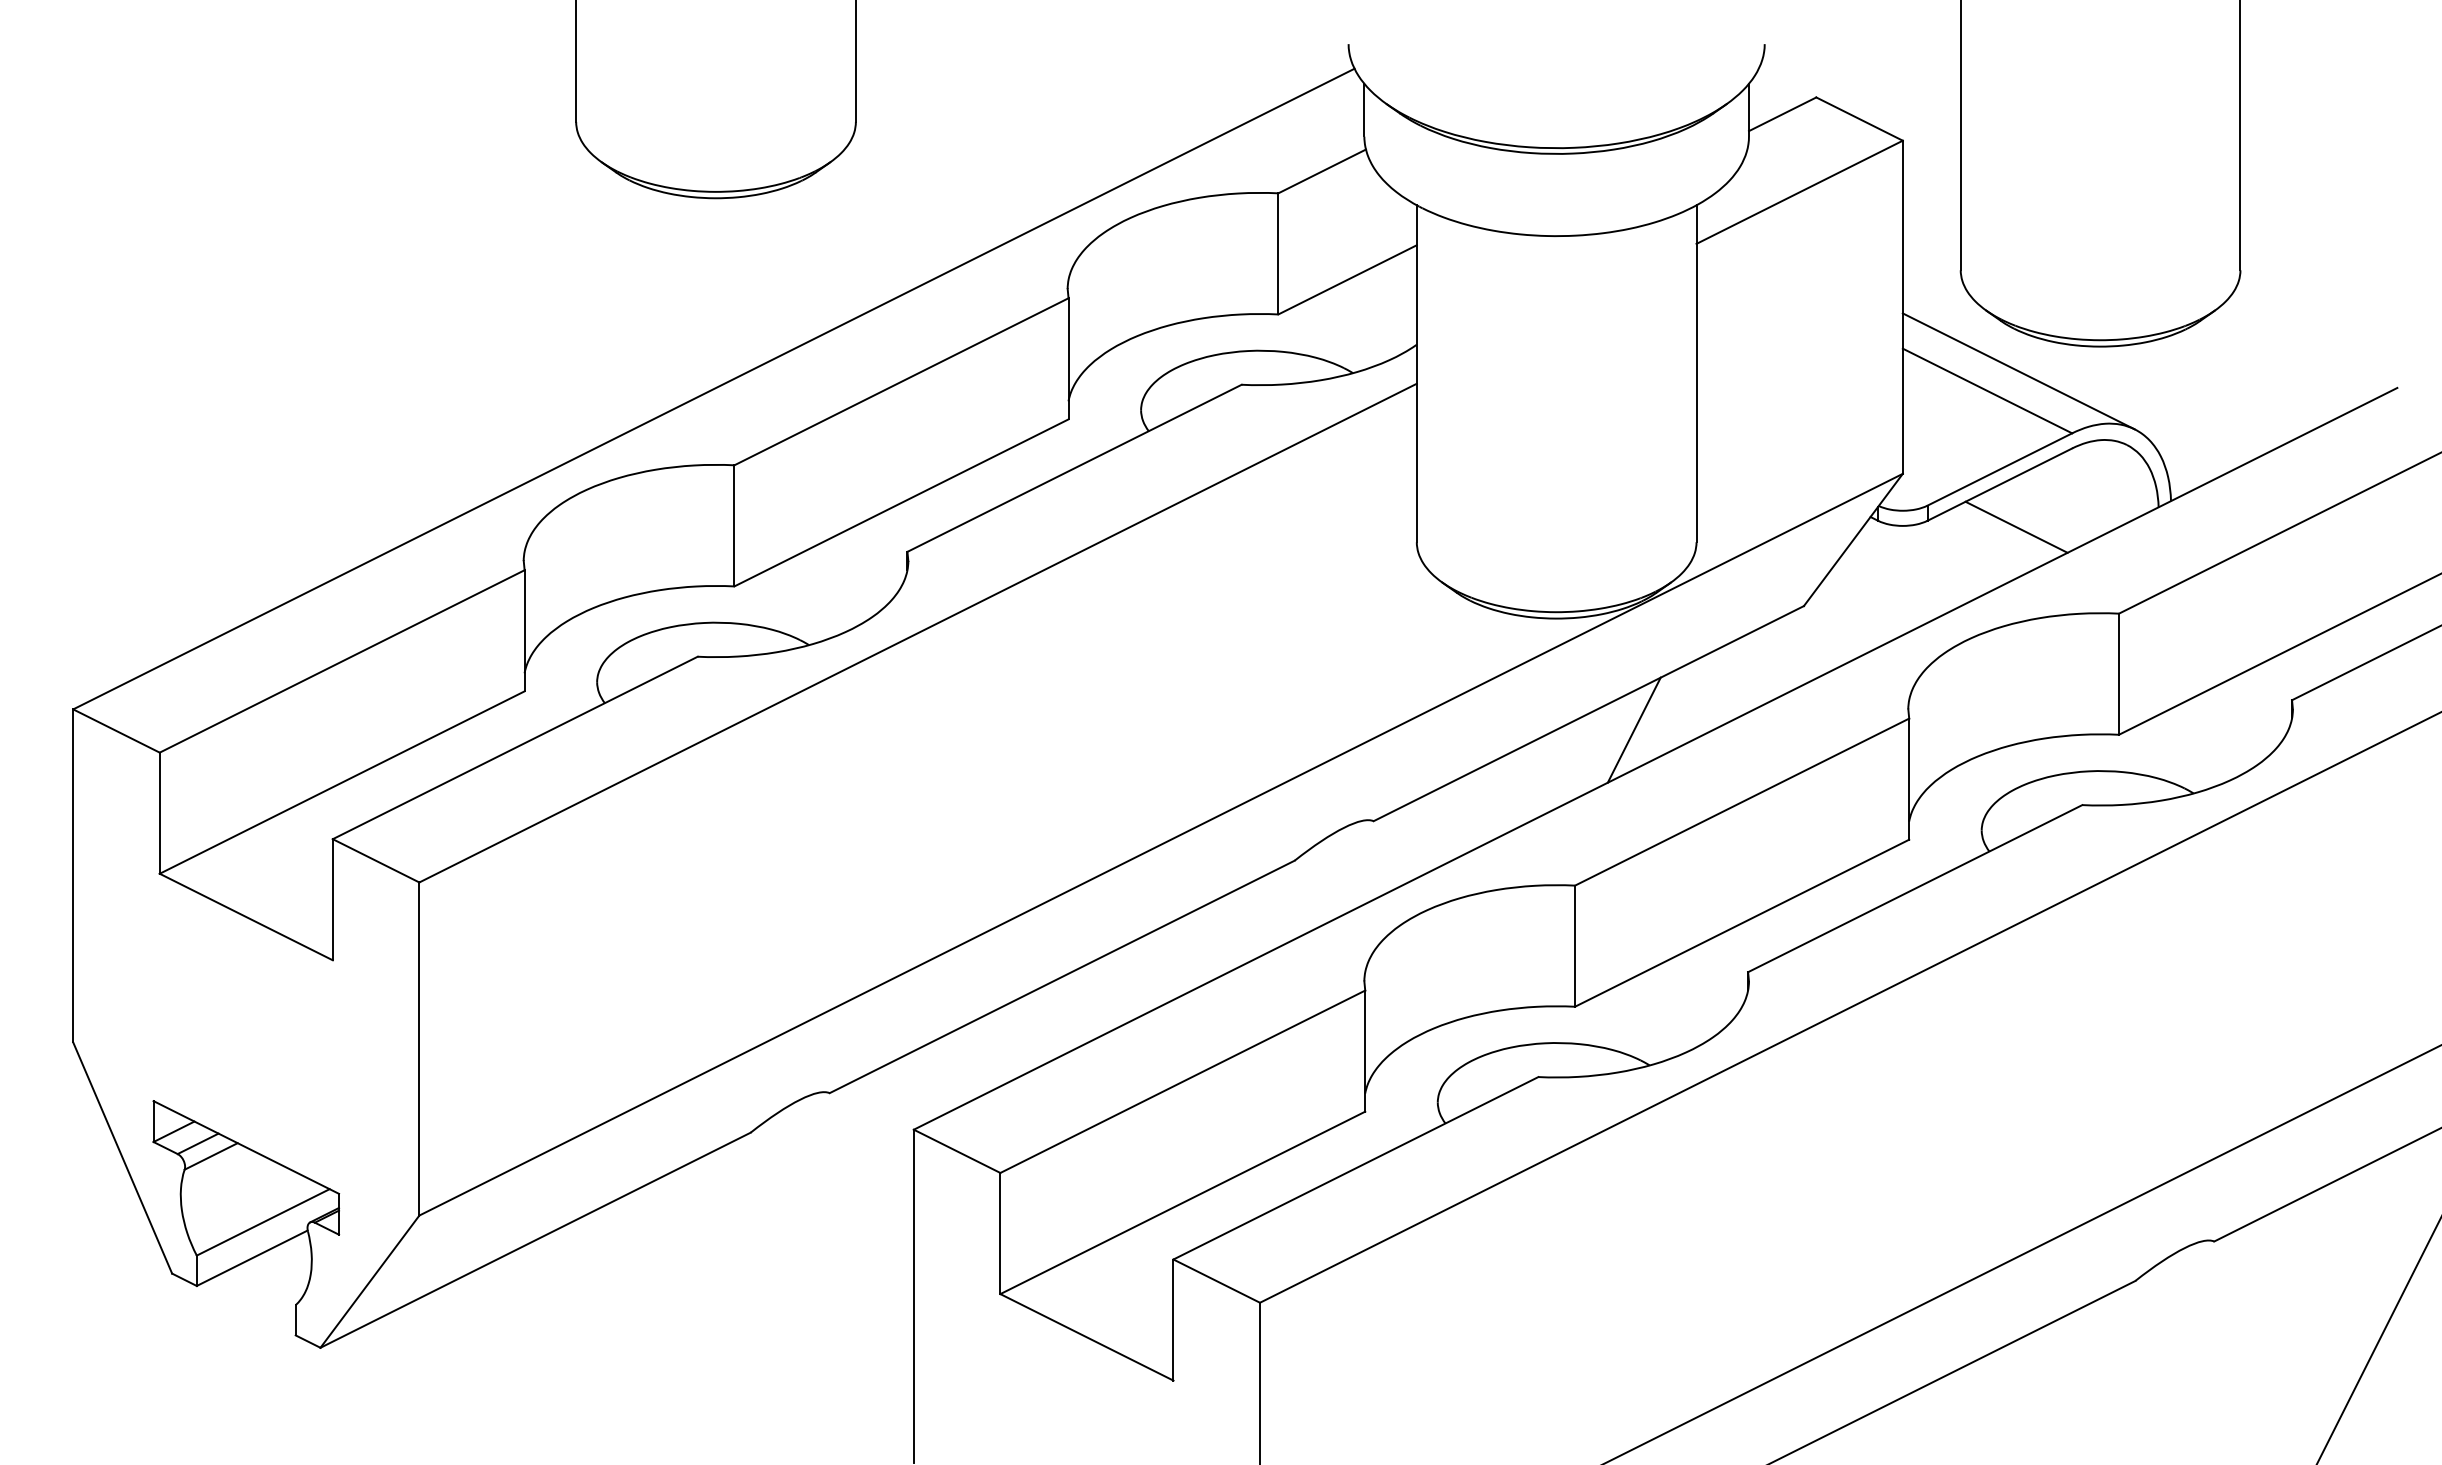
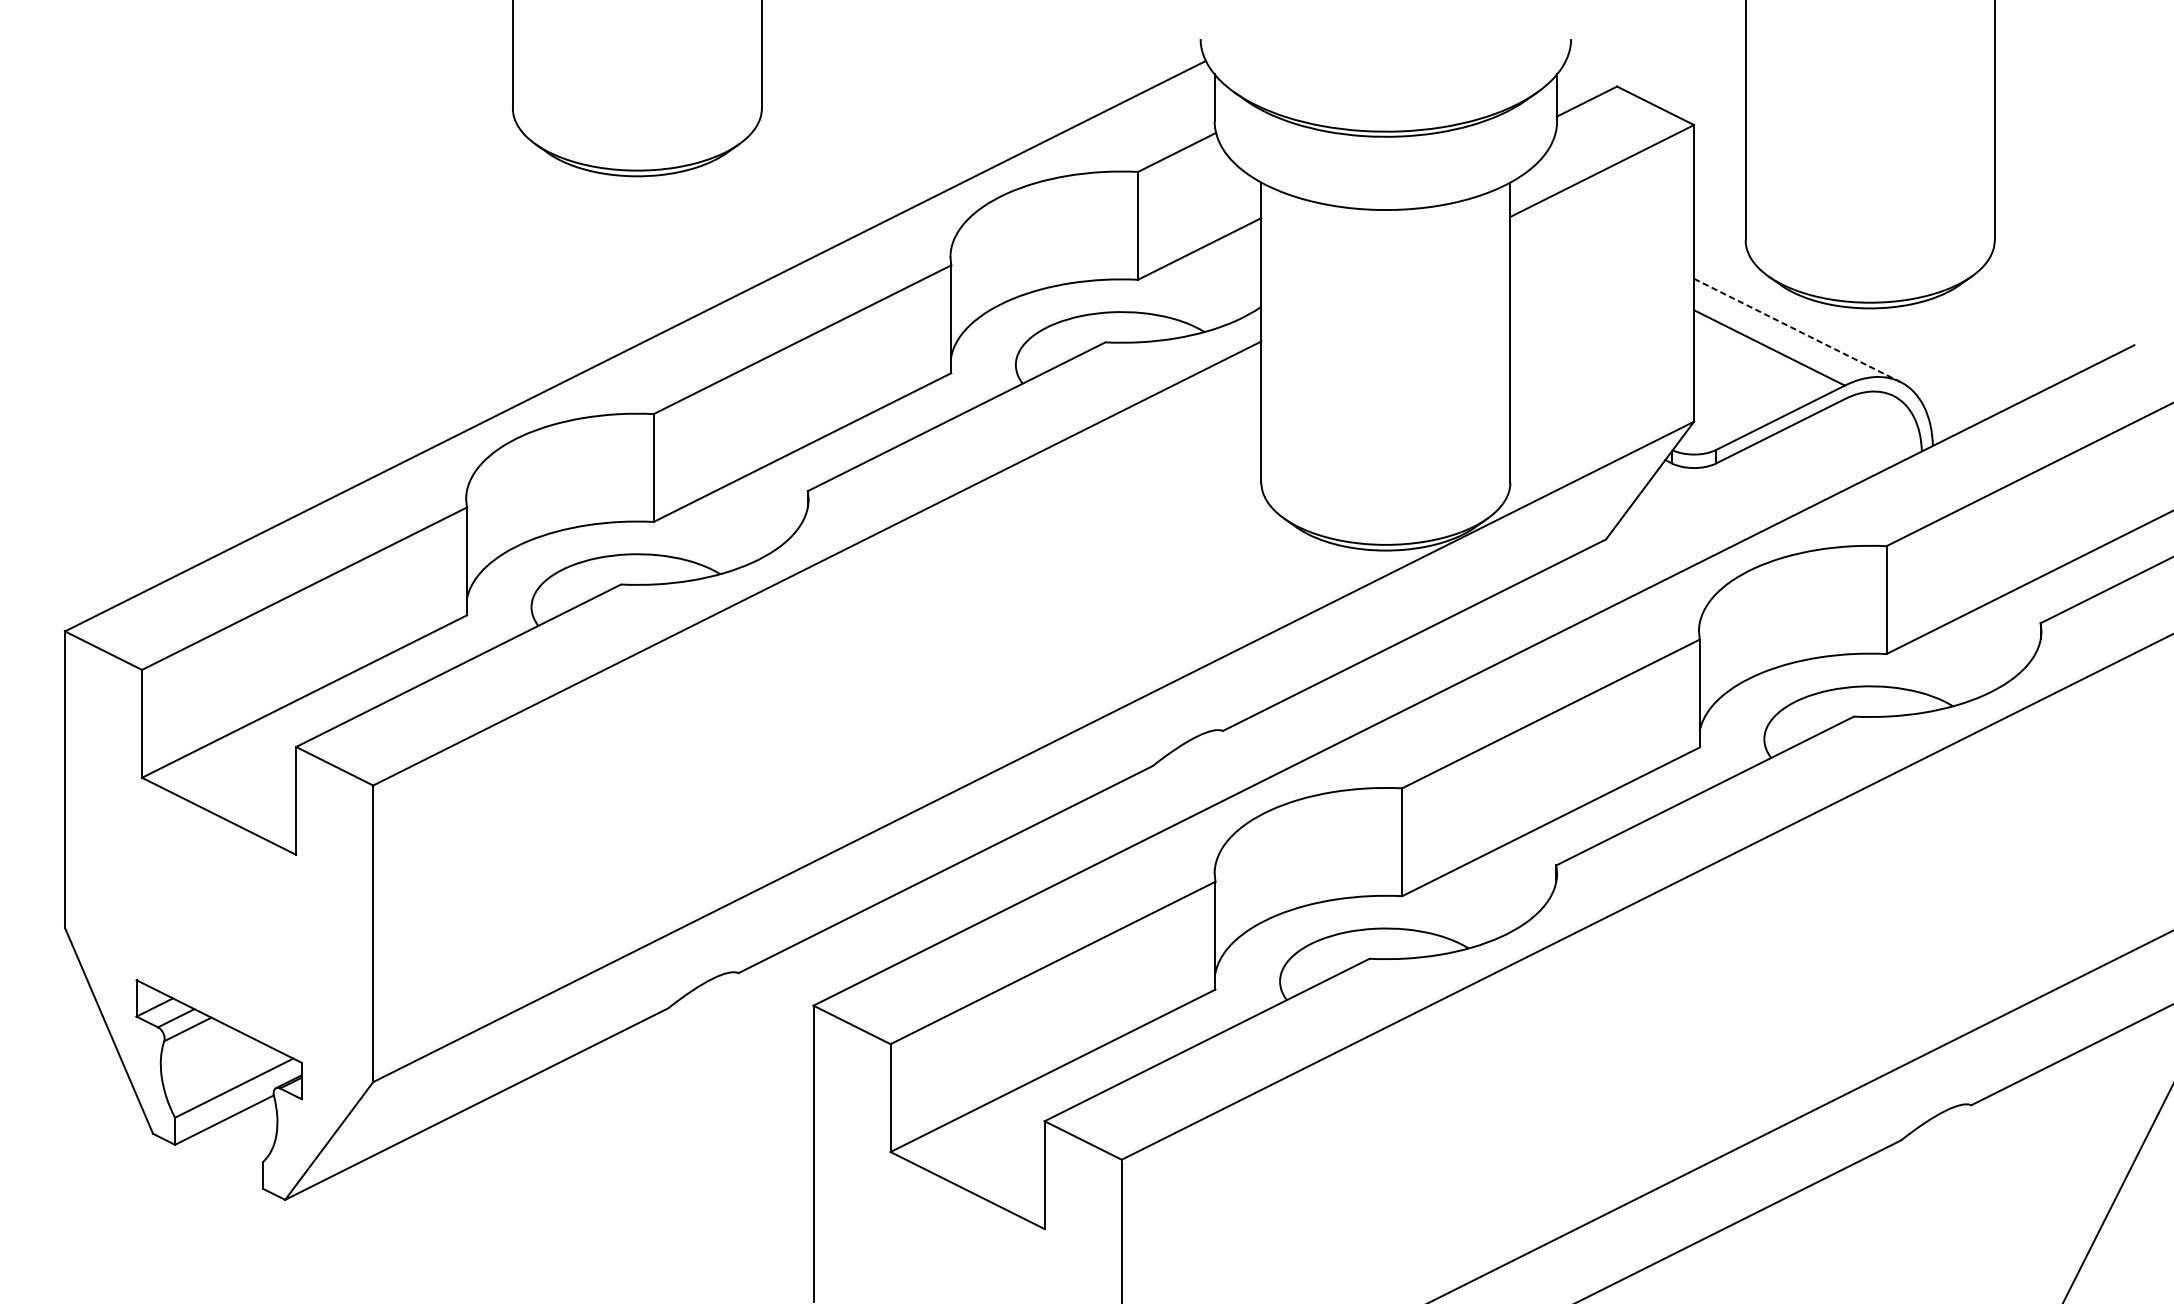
line: (2018, 371) -> (1797, 330), solid -> dashed
line: (2016, 526) -> (1795, 468), removed
line: (1633, 729) -> (1454, 649), removed

